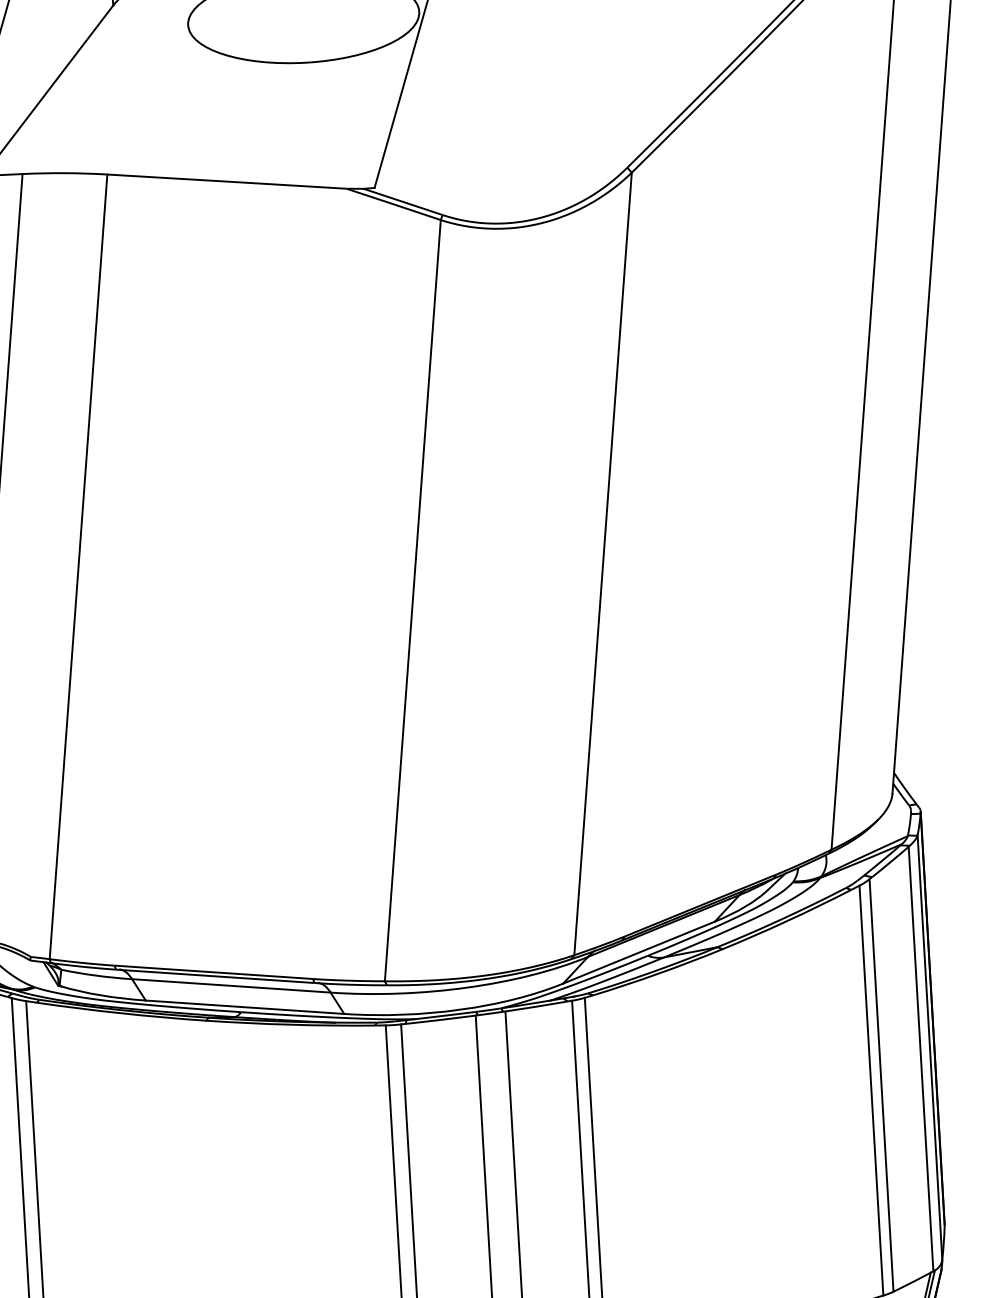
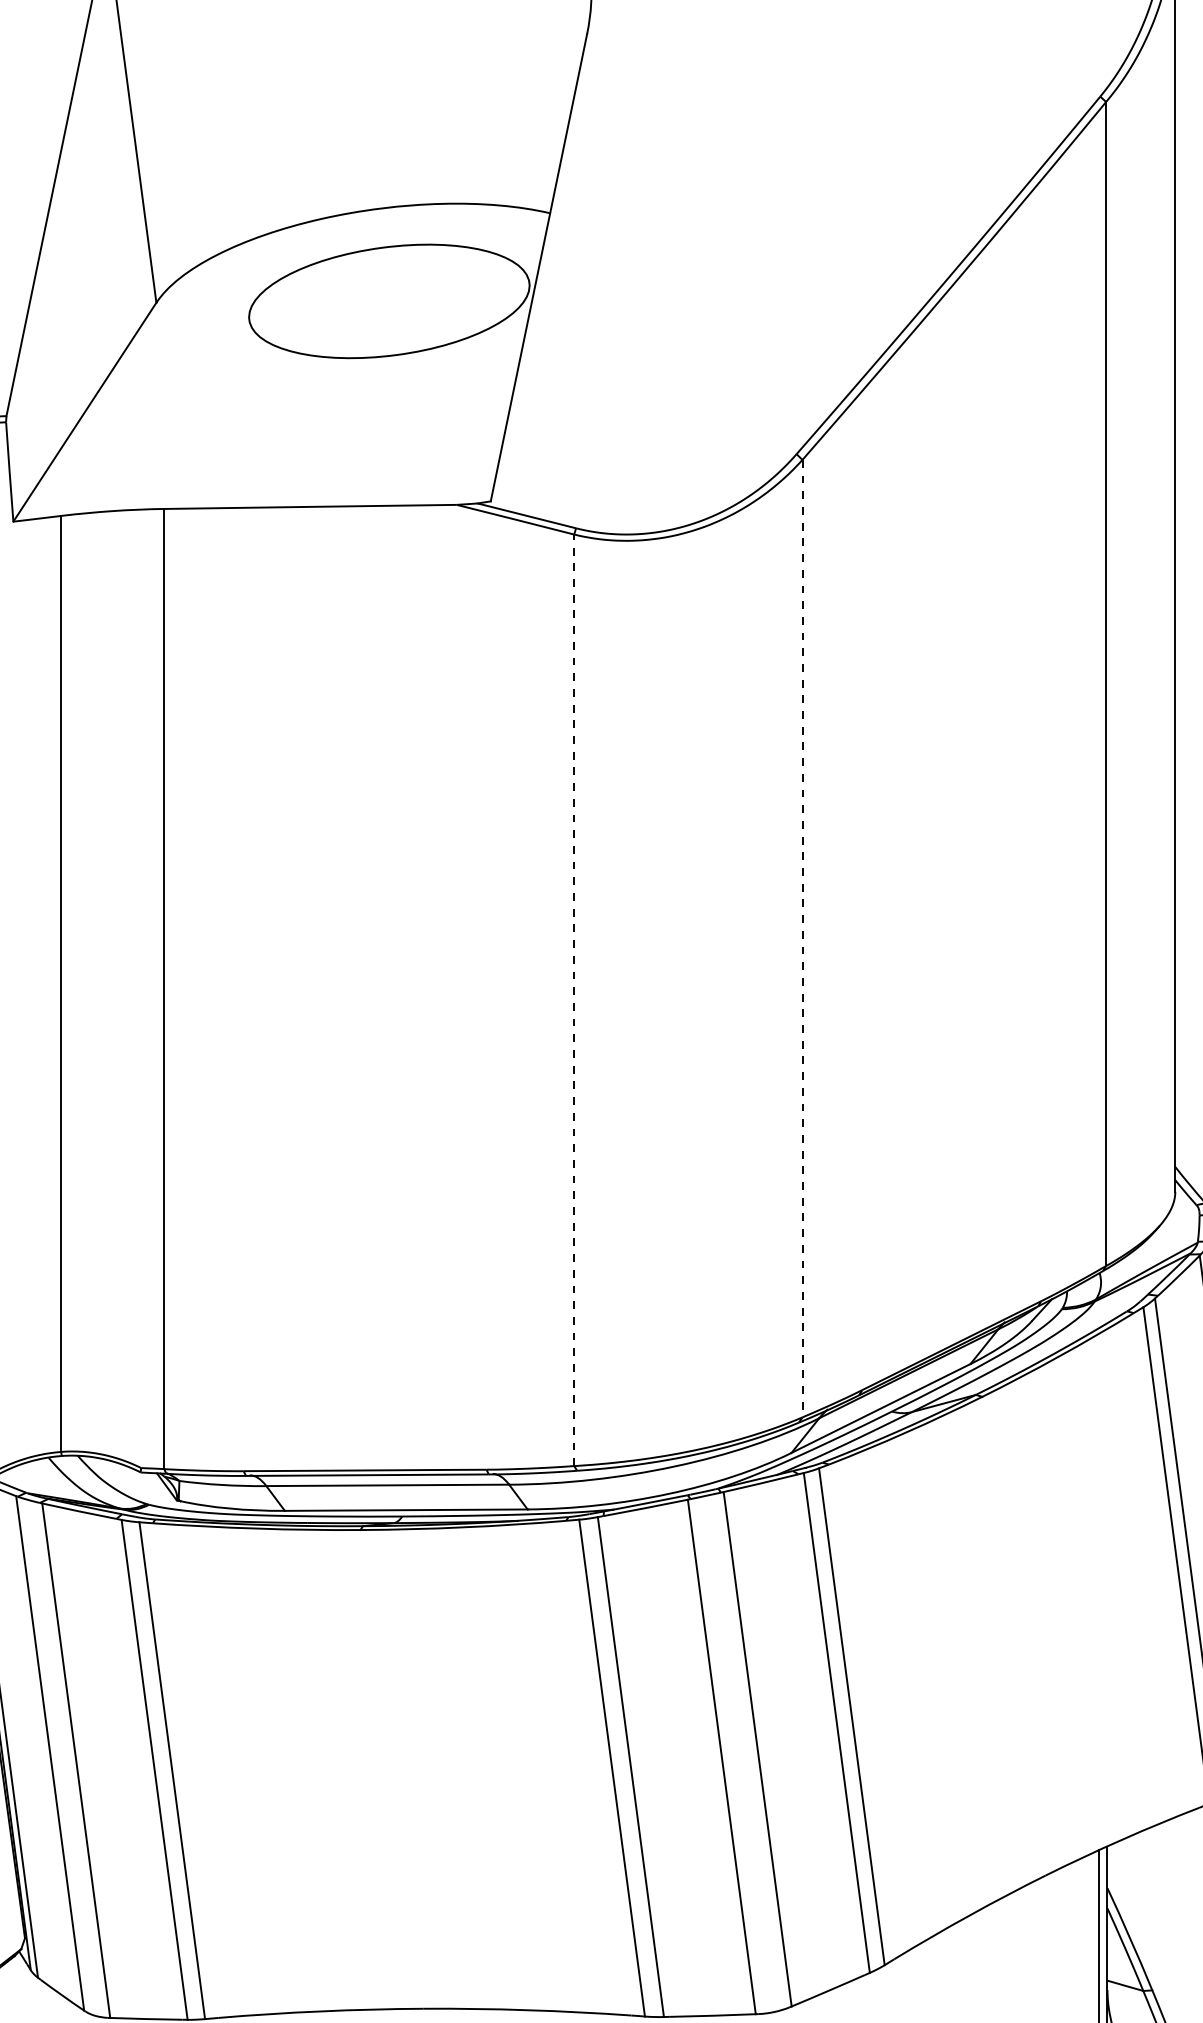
line: (603, 563) -> (802, 938), solid -> dashed
line: (413, 600) -> (574, 1000), solid -> dashed

